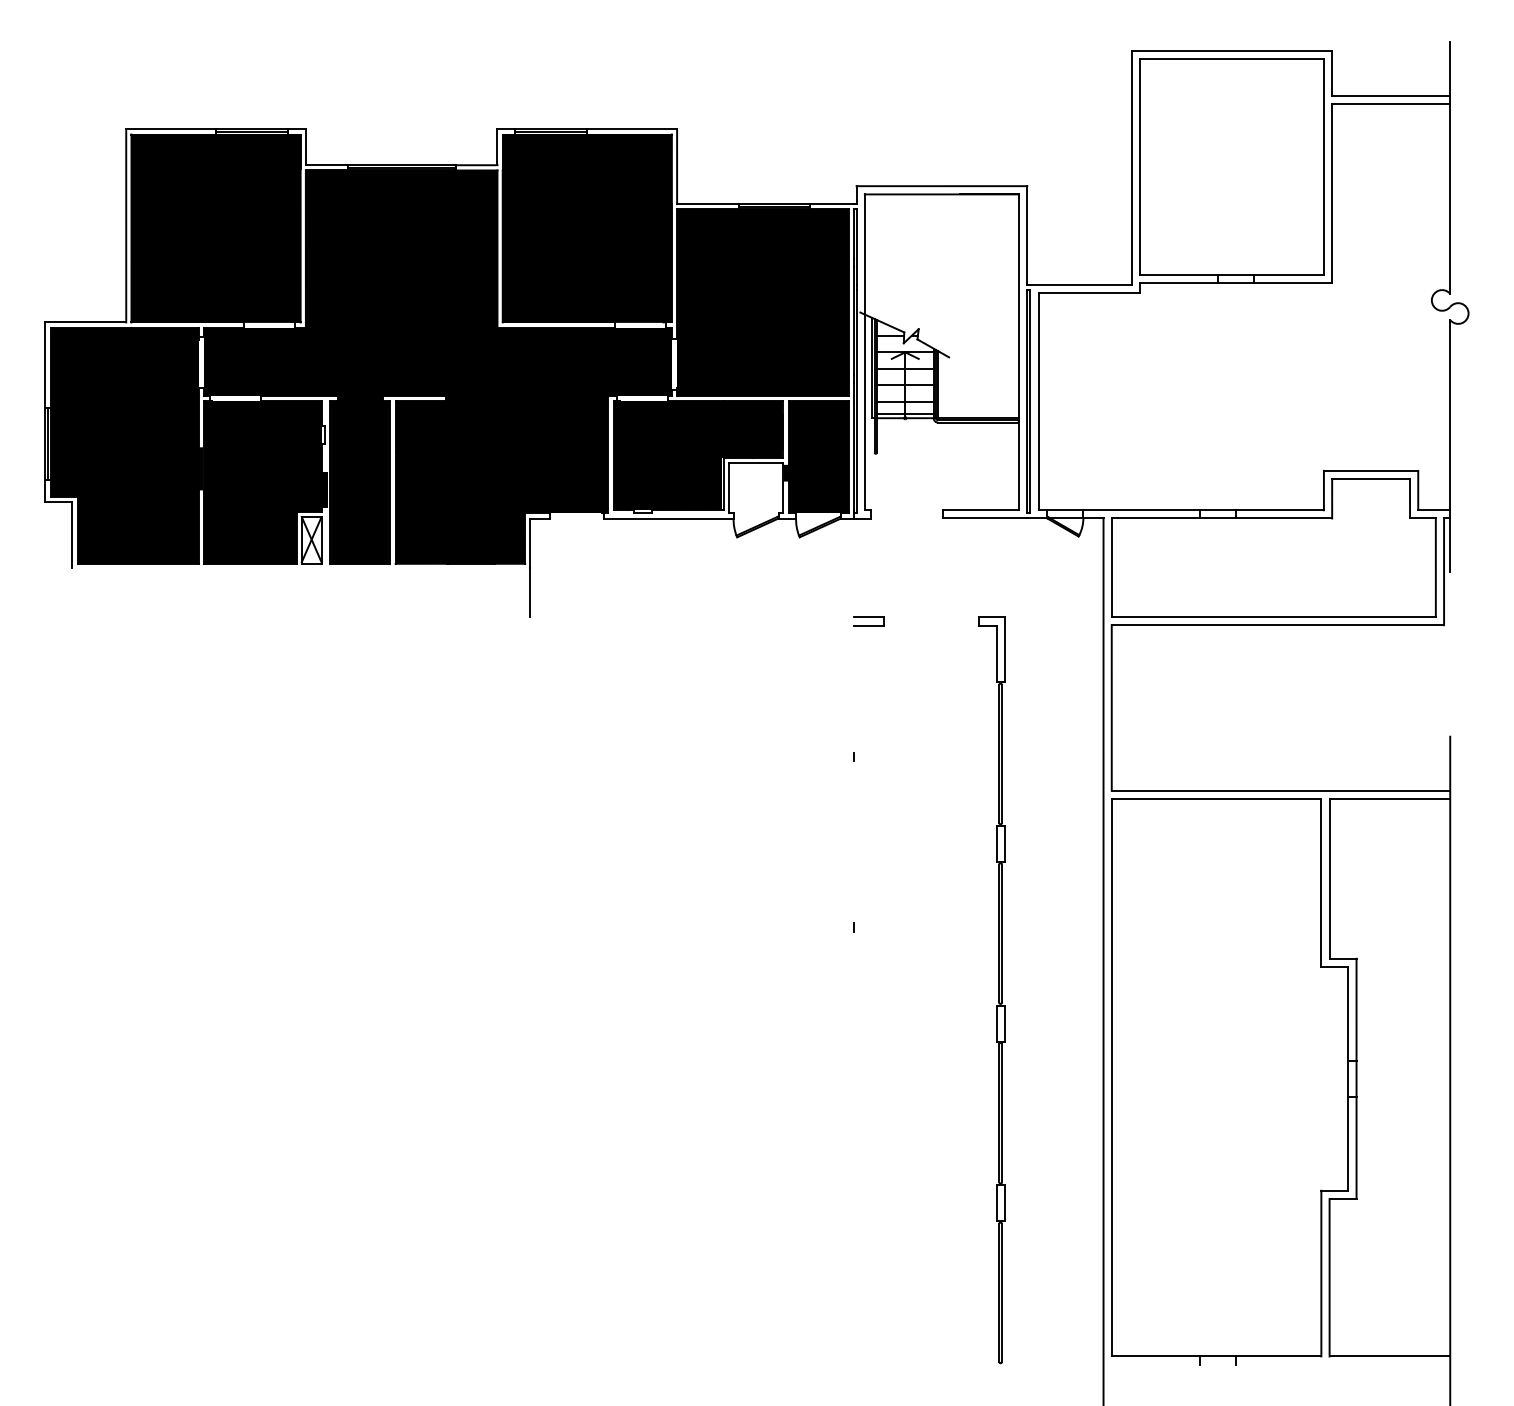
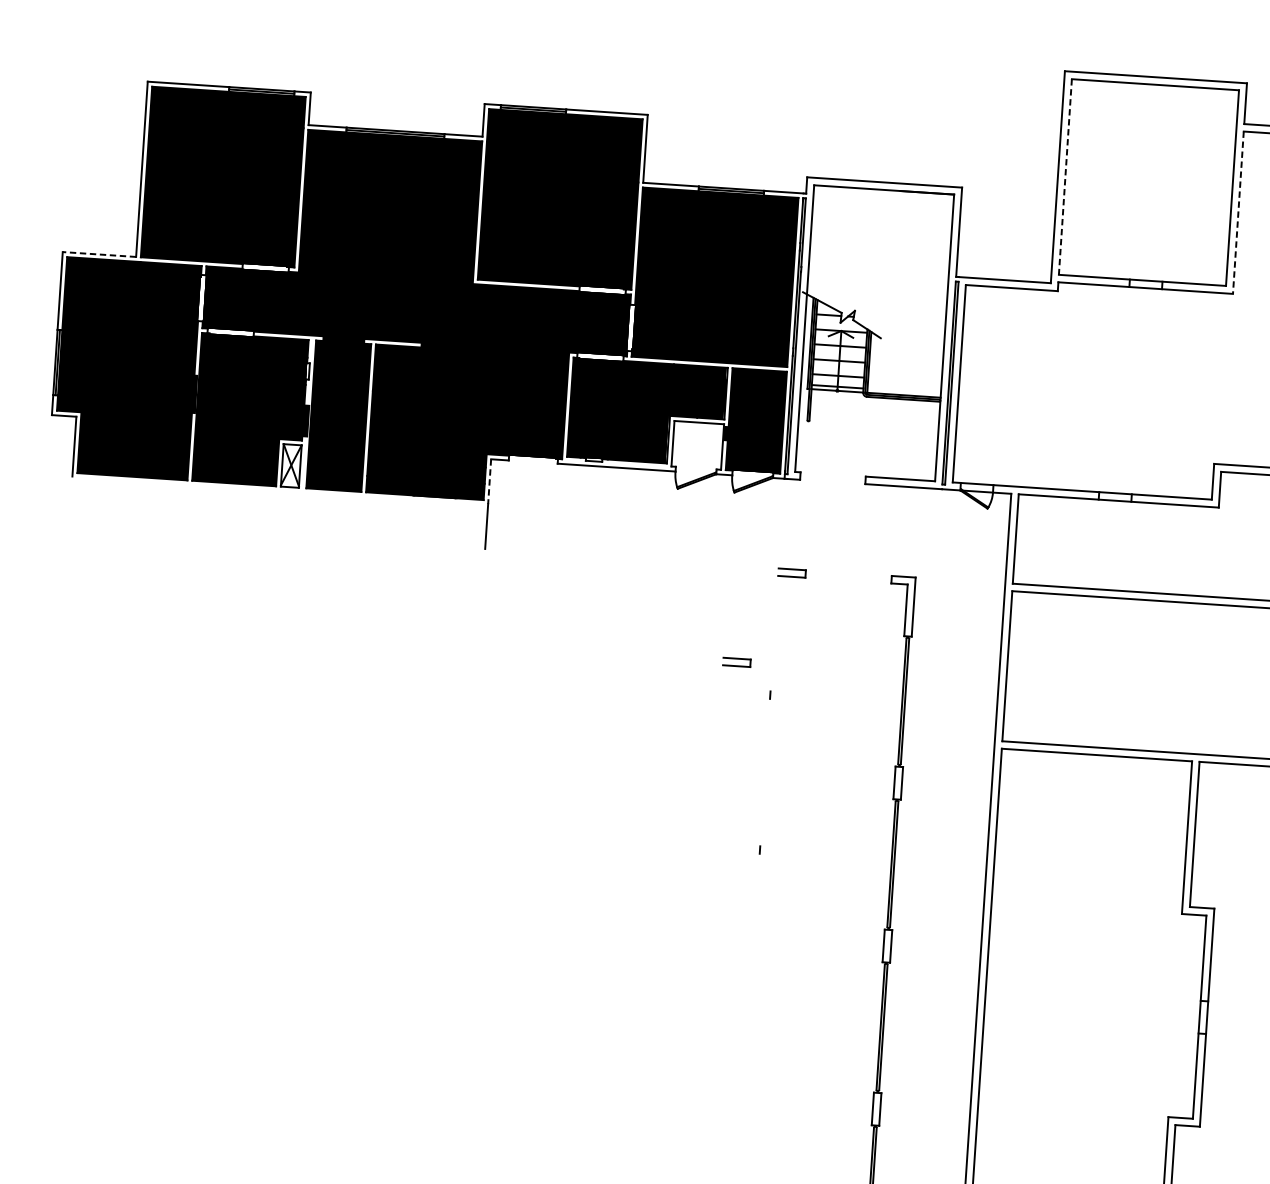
line: (1139, 167) -> (1065, 177), solid -> dashed
line: (1332, 194) -> (1238, 213), solid -> dashed
line: (85, 322) -> (99, 254), solid -> dashed
line: (530, 543) -> (489, 481), solid -> dashed
part: (814, 723) -> (736, 662), added

